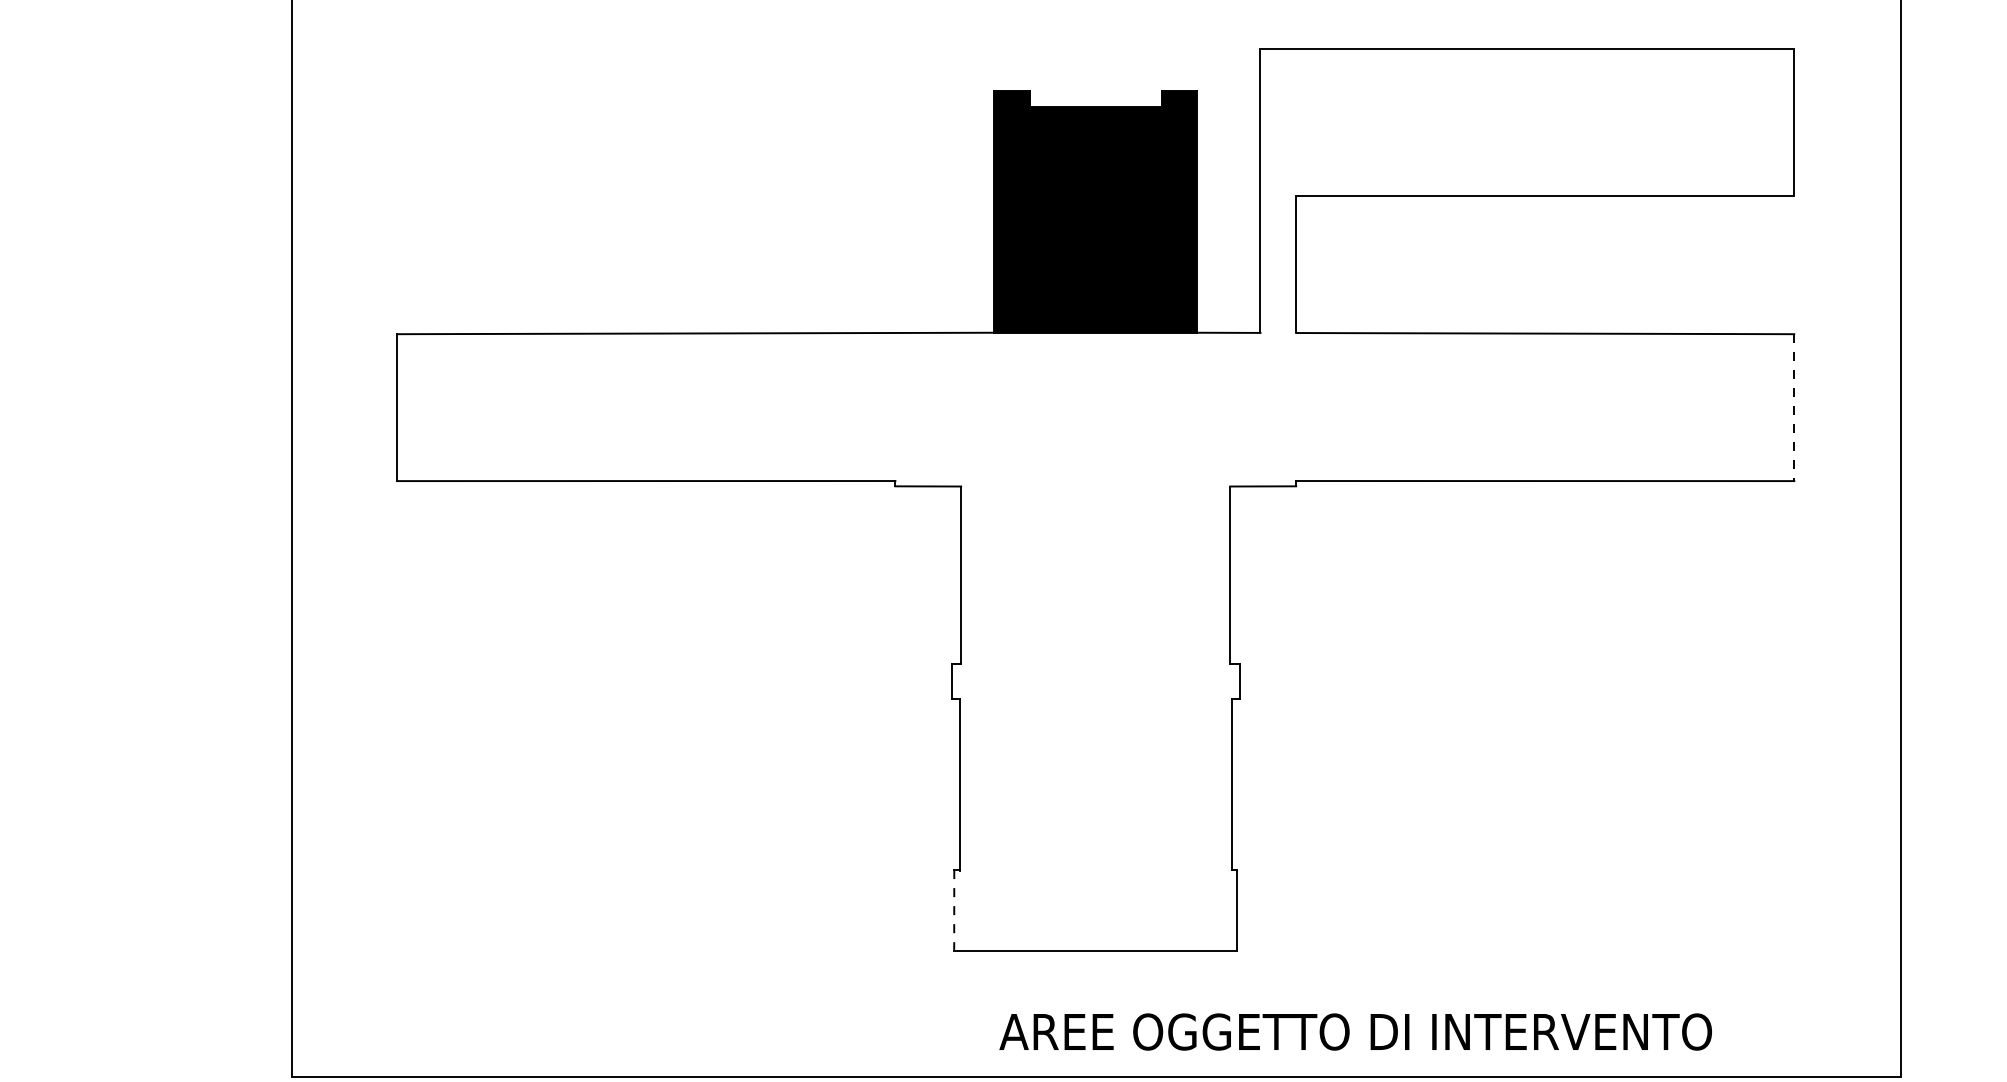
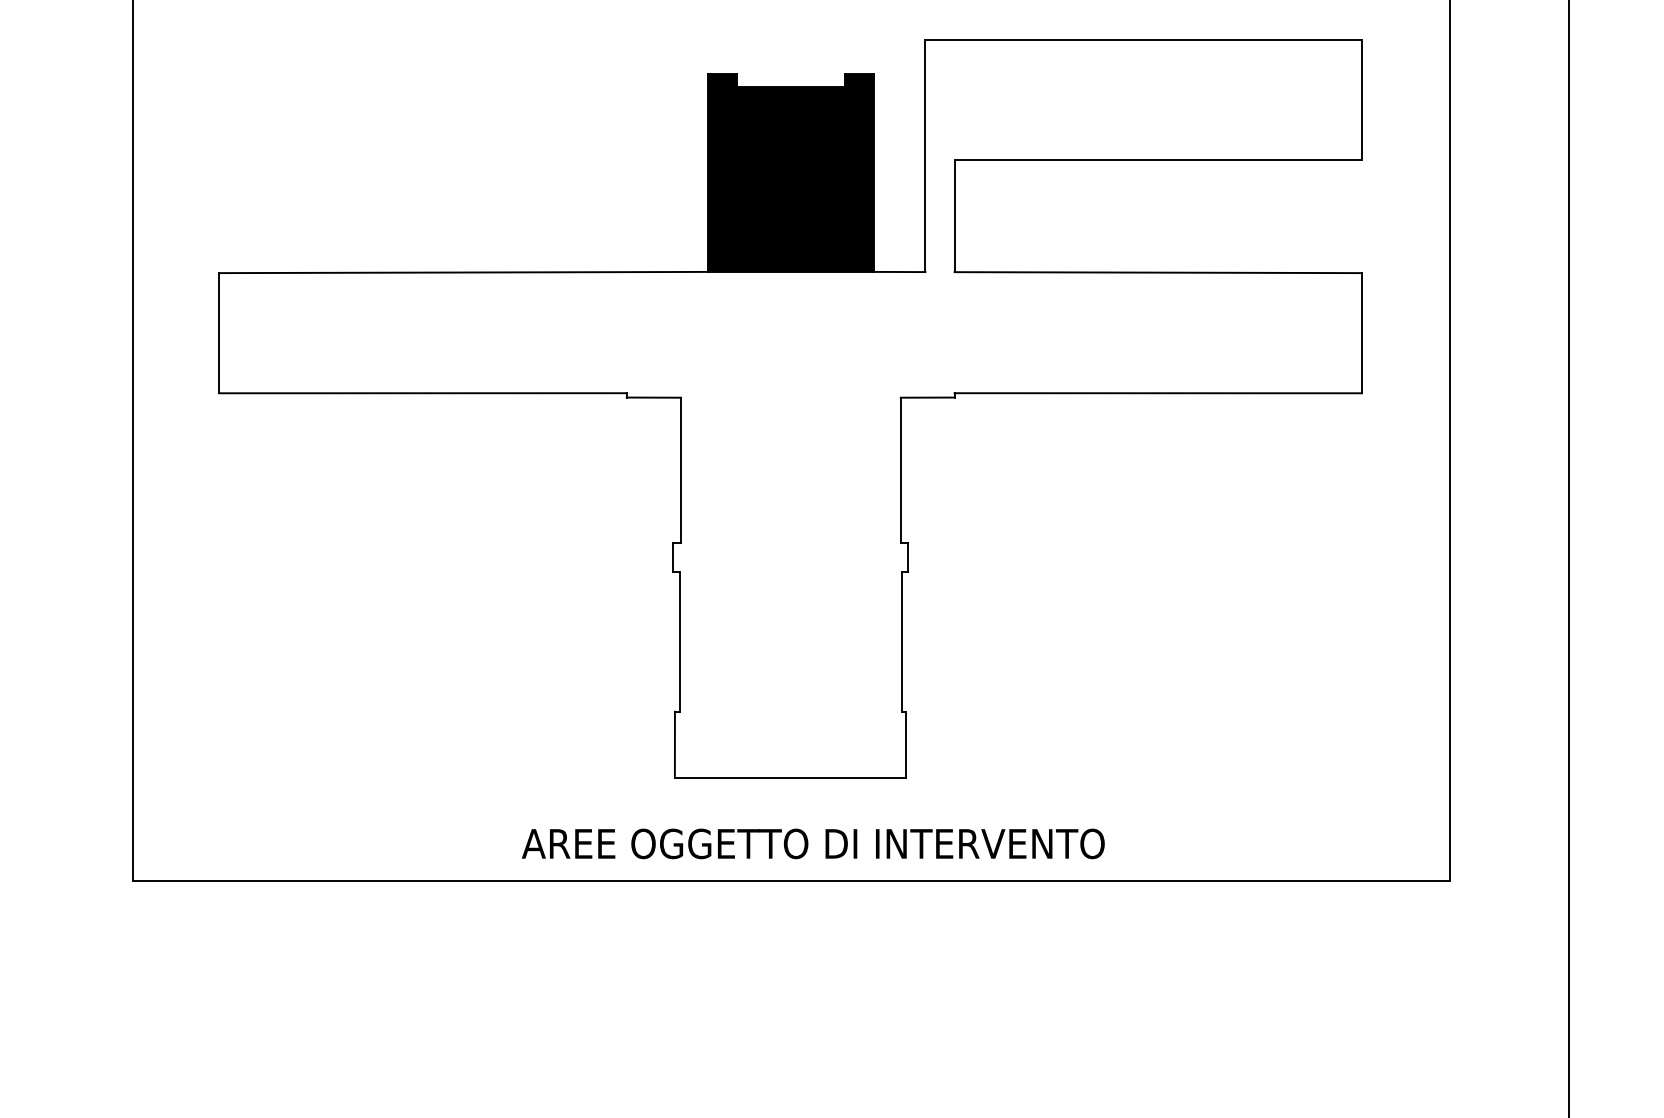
line: (1794, 408) -> (1362, 333), dashed -> solid
line: (953, 910) -> (674, 744), dashed -> solid
text: (1355, 1031) -> (813, 843), moved

